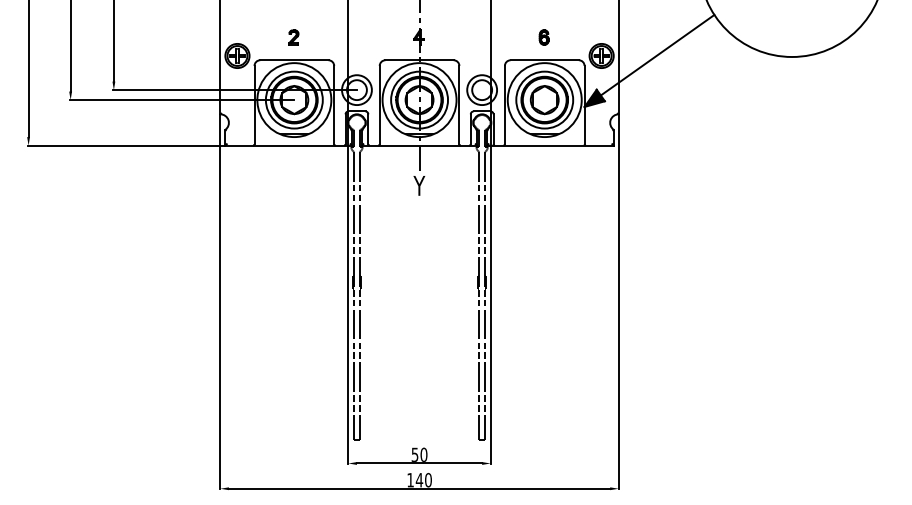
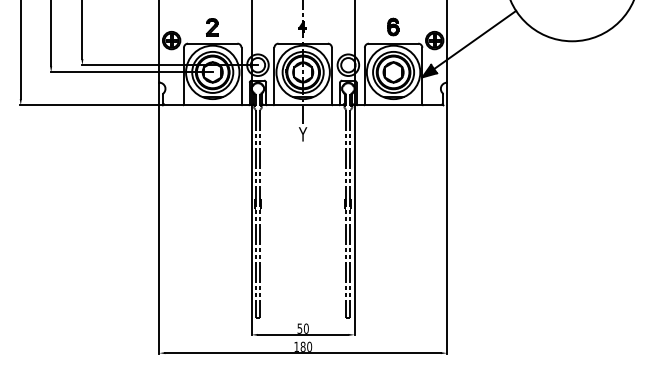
part: (294, 36) -> (212, 26), size x1.6
part: (543, 37) -> (392, 27), size x1.6
text: (418, 479) -> (302, 346), 140 -> 180

